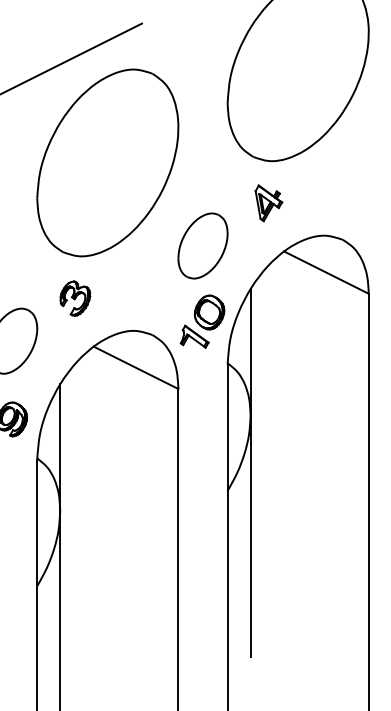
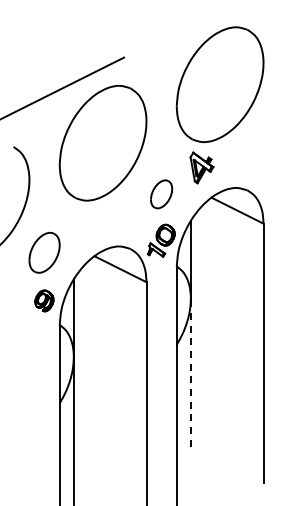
part: (269, 204) -> (202, 168), size x1.4
part: (202, 246) -> (161, 194), size x0.7
part: (75, 298) -> (83, 226), removed
line: (249, 535) -> (190, 372), solid -> dashed

